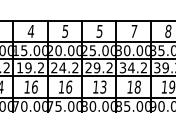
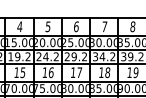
text: (98, 31) -> (75, 26), 5 -> 6
text: (34, 86) -> (22, 72), 16 -> 15
text: (103, 86) -> (79, 72), 13 -> 17

